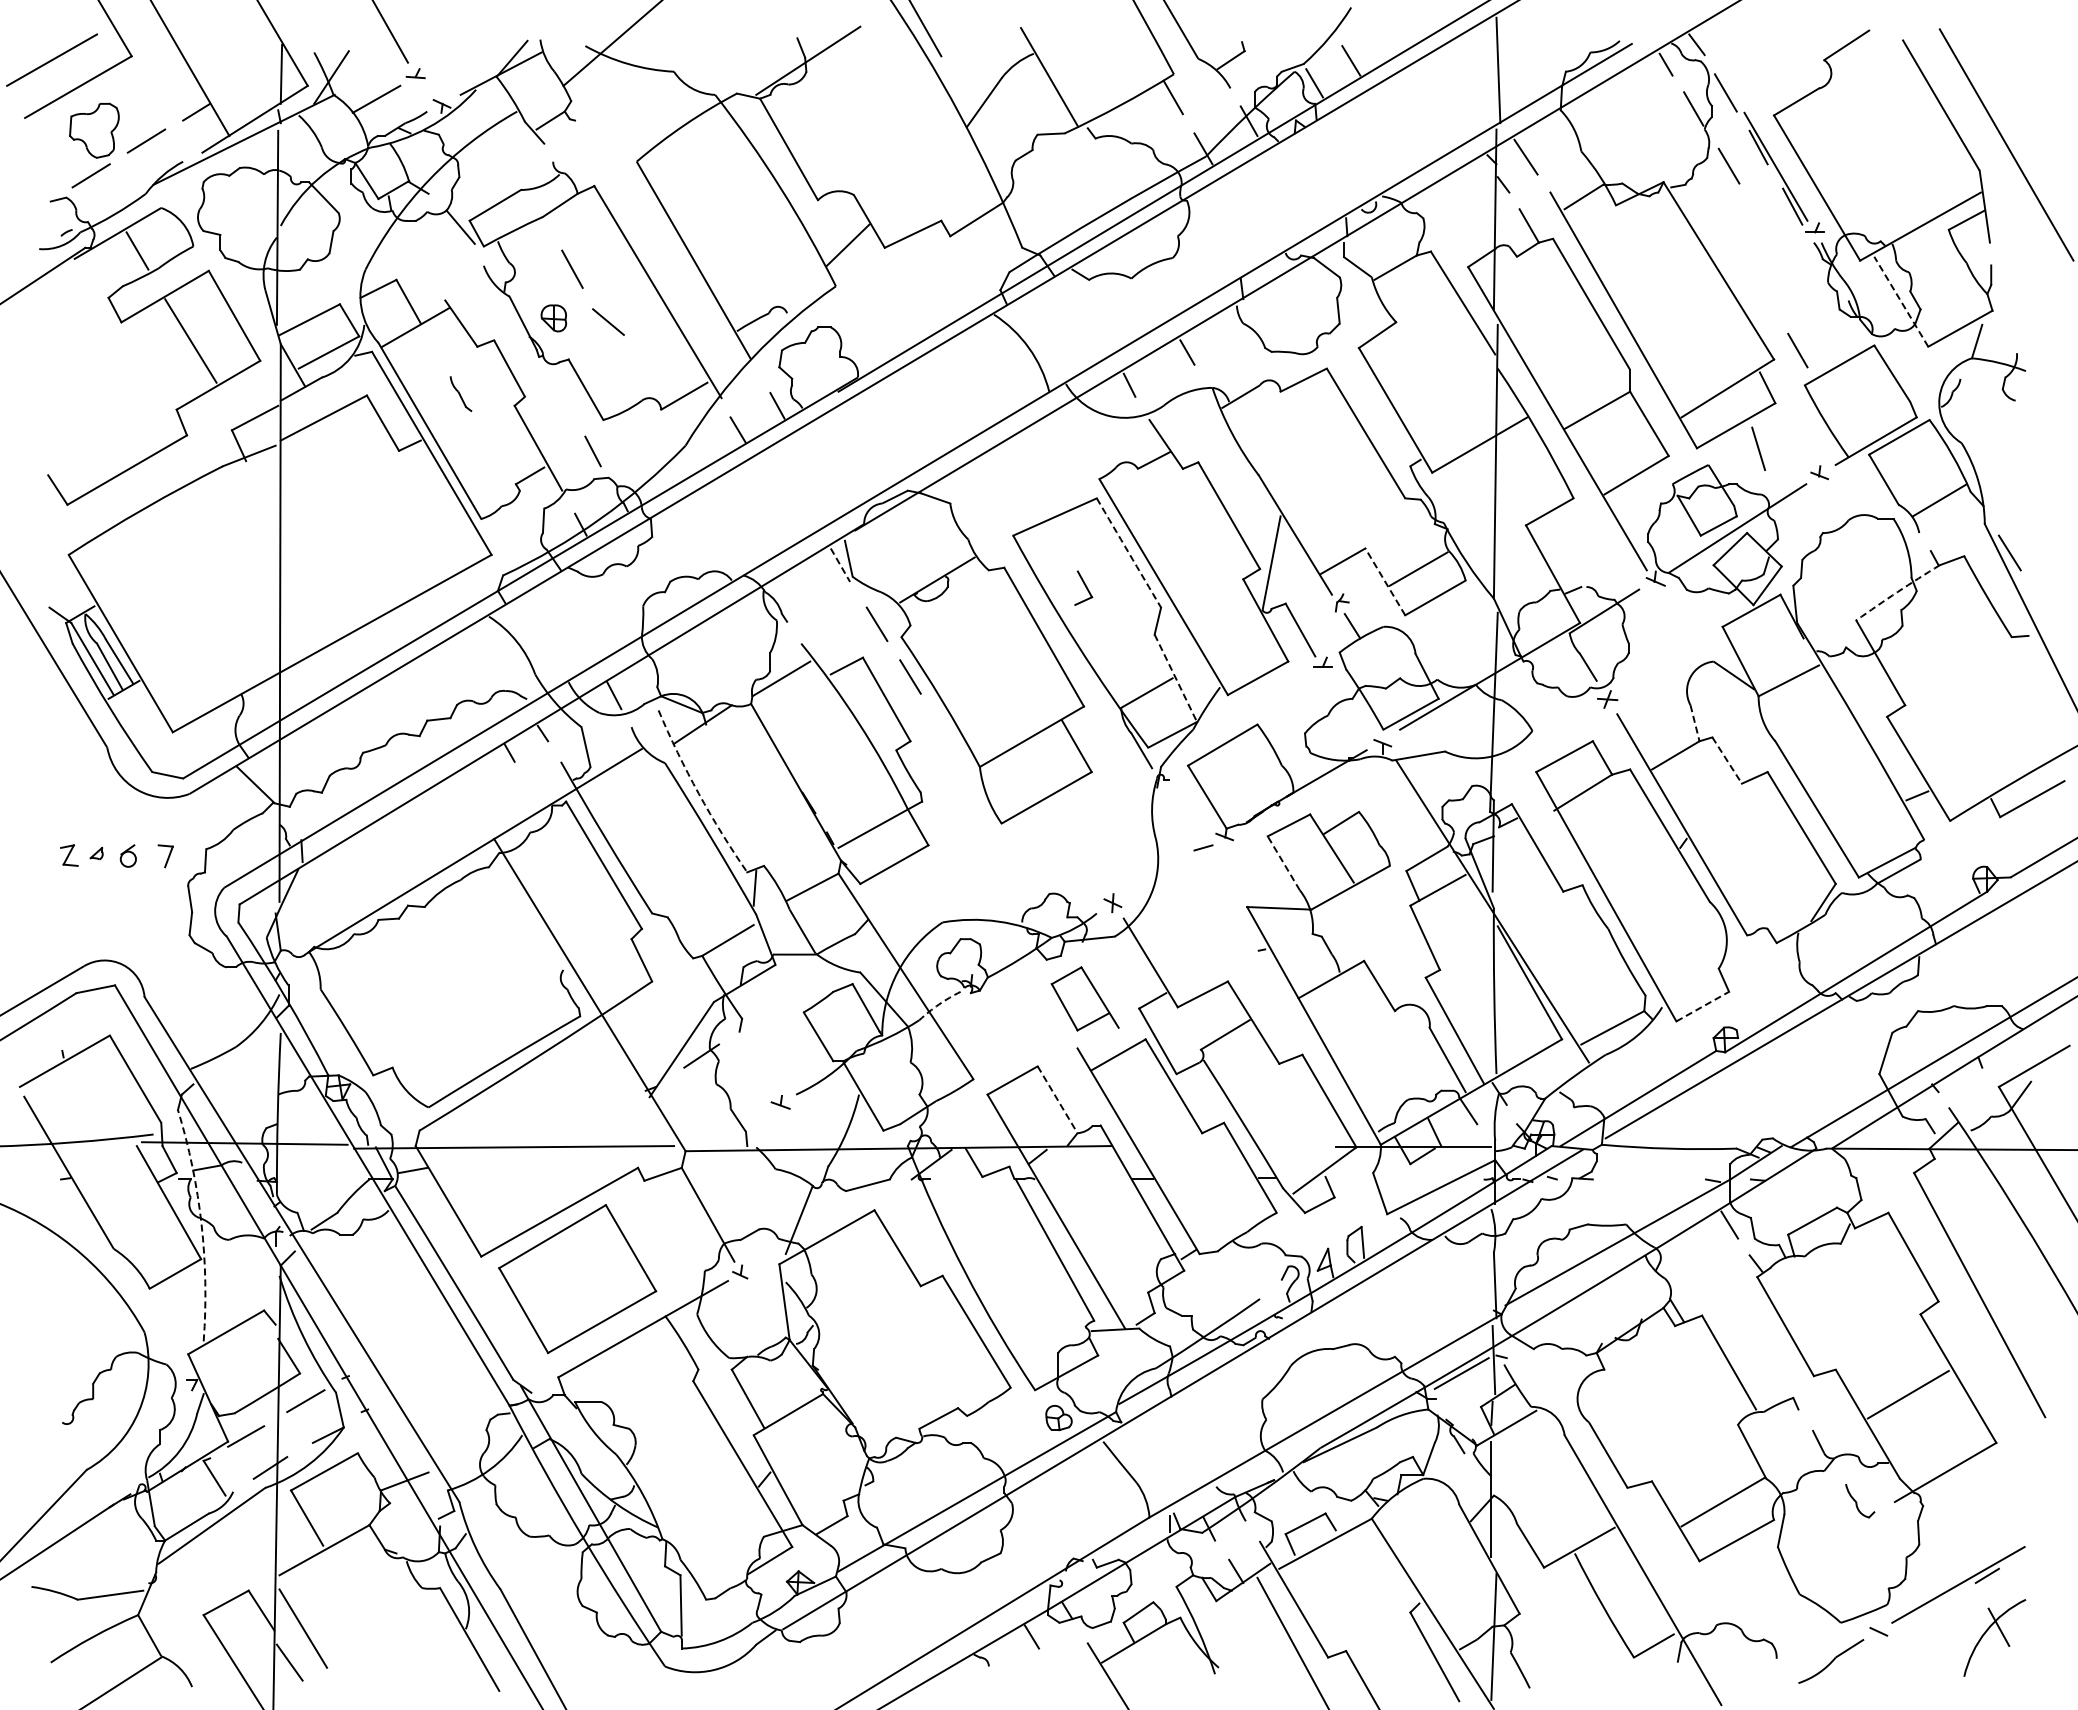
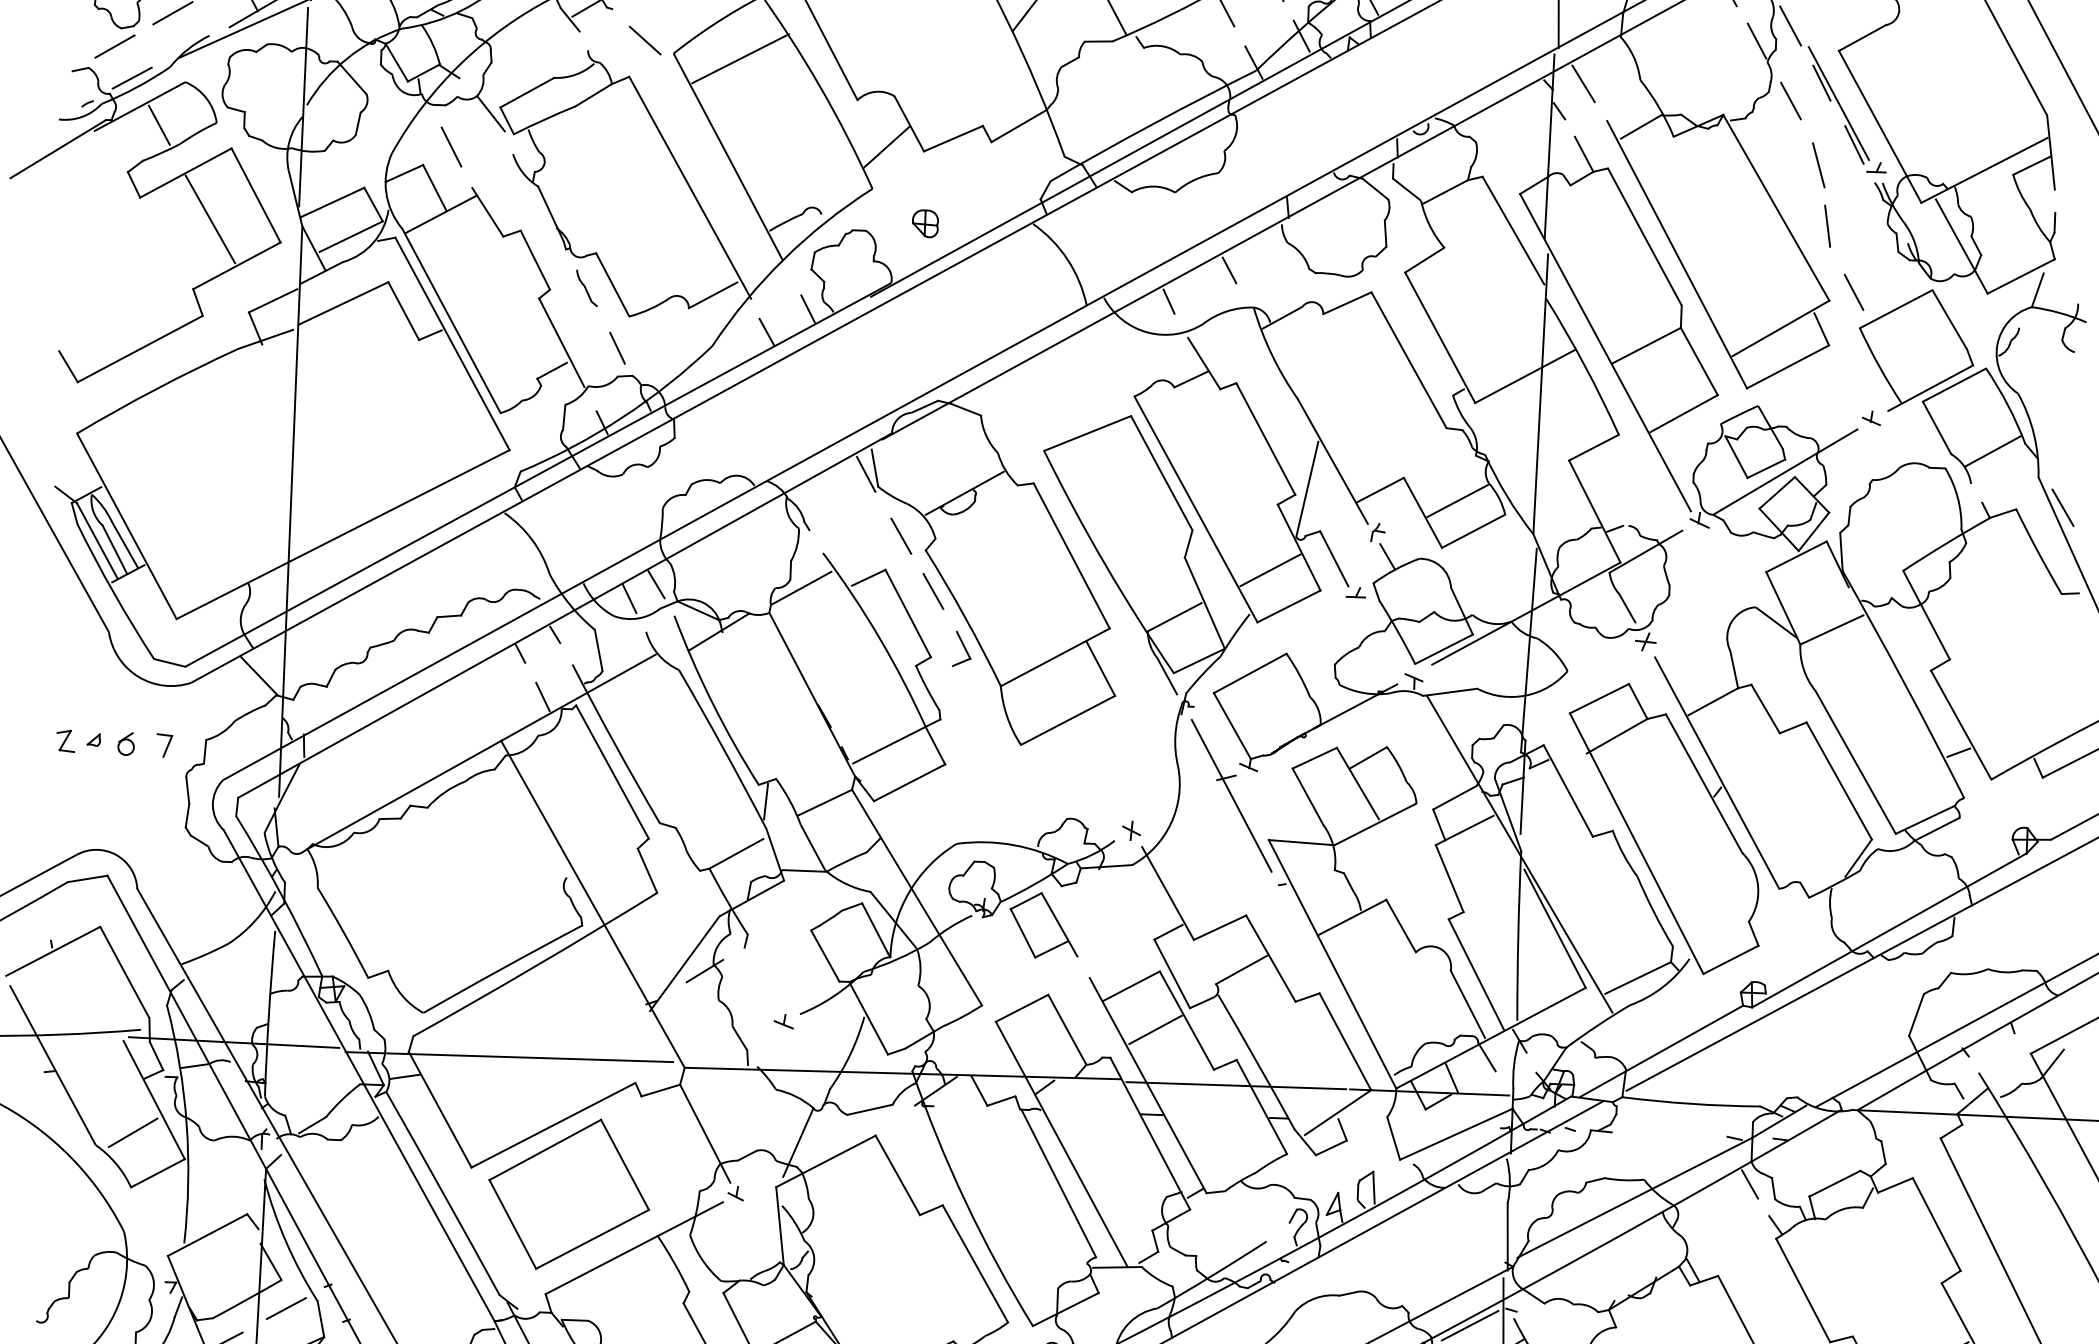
line: (702, 163) -> (740, 57), added
line: (108, 205) -> (131, 77), added
line: (572, 268) -> (451, 146), moved
line: (1769, 286) -> (1827, 225), added
line: (1901, 301) -> (1962, 246), dashed -> solid
part: (553, 318) -> (925, 223), moved
line: (608, 321) -> (645, 39), moved
part: (460, 394) -> (586, 288), moved
line: (1758, 448) -> (1818, 164), moved
arc: (1128, 553) -> (1161, 473), dashed -> solid
line: (840, 565) -> (866, 474), dashed -> solid
line: (1385, 581) -> (1423, 512), dashed -> solid
part: (1083, 587) -> (961, 648), moved
arc: (1897, 592) -> (1946, 543), dashed -> solid
line: (1238, 643) -> (1270, 570), added
line: (1175, 678) -> (1204, 603), dashed -> solid
line: (639, 680) -> (656, 584), added
line: (1695, 723) -> (1734, 669), dashed -> solid
line: (1727, 760) -> (1765, 709), dashed -> solid
arc: (698, 793) -> (711, 702), dashed -> solid
line: (533, 794) -> (543, 696), added
line: (1283, 862) -> (1307, 795), dashed -> solid
line: (1209, 864) -> (1231, 795), added
part: (1084, 998) -> (1043, 925), moved
arc: (939, 1004) -> (950, 927), dashed -> solid
line: (1703, 1006) -> (1731, 959), dashed -> solid
line: (1143, 1096) -> (1155, 1029), added
line: (1057, 1099) -> (1067, 1029), dashed -> solid
line: (1224, 1147) -> (1236, 1085), added
arc: (201, 1224) -> (186, 1123), dashed -> solid
line: (149, 1235) -> (132, 1132), added

